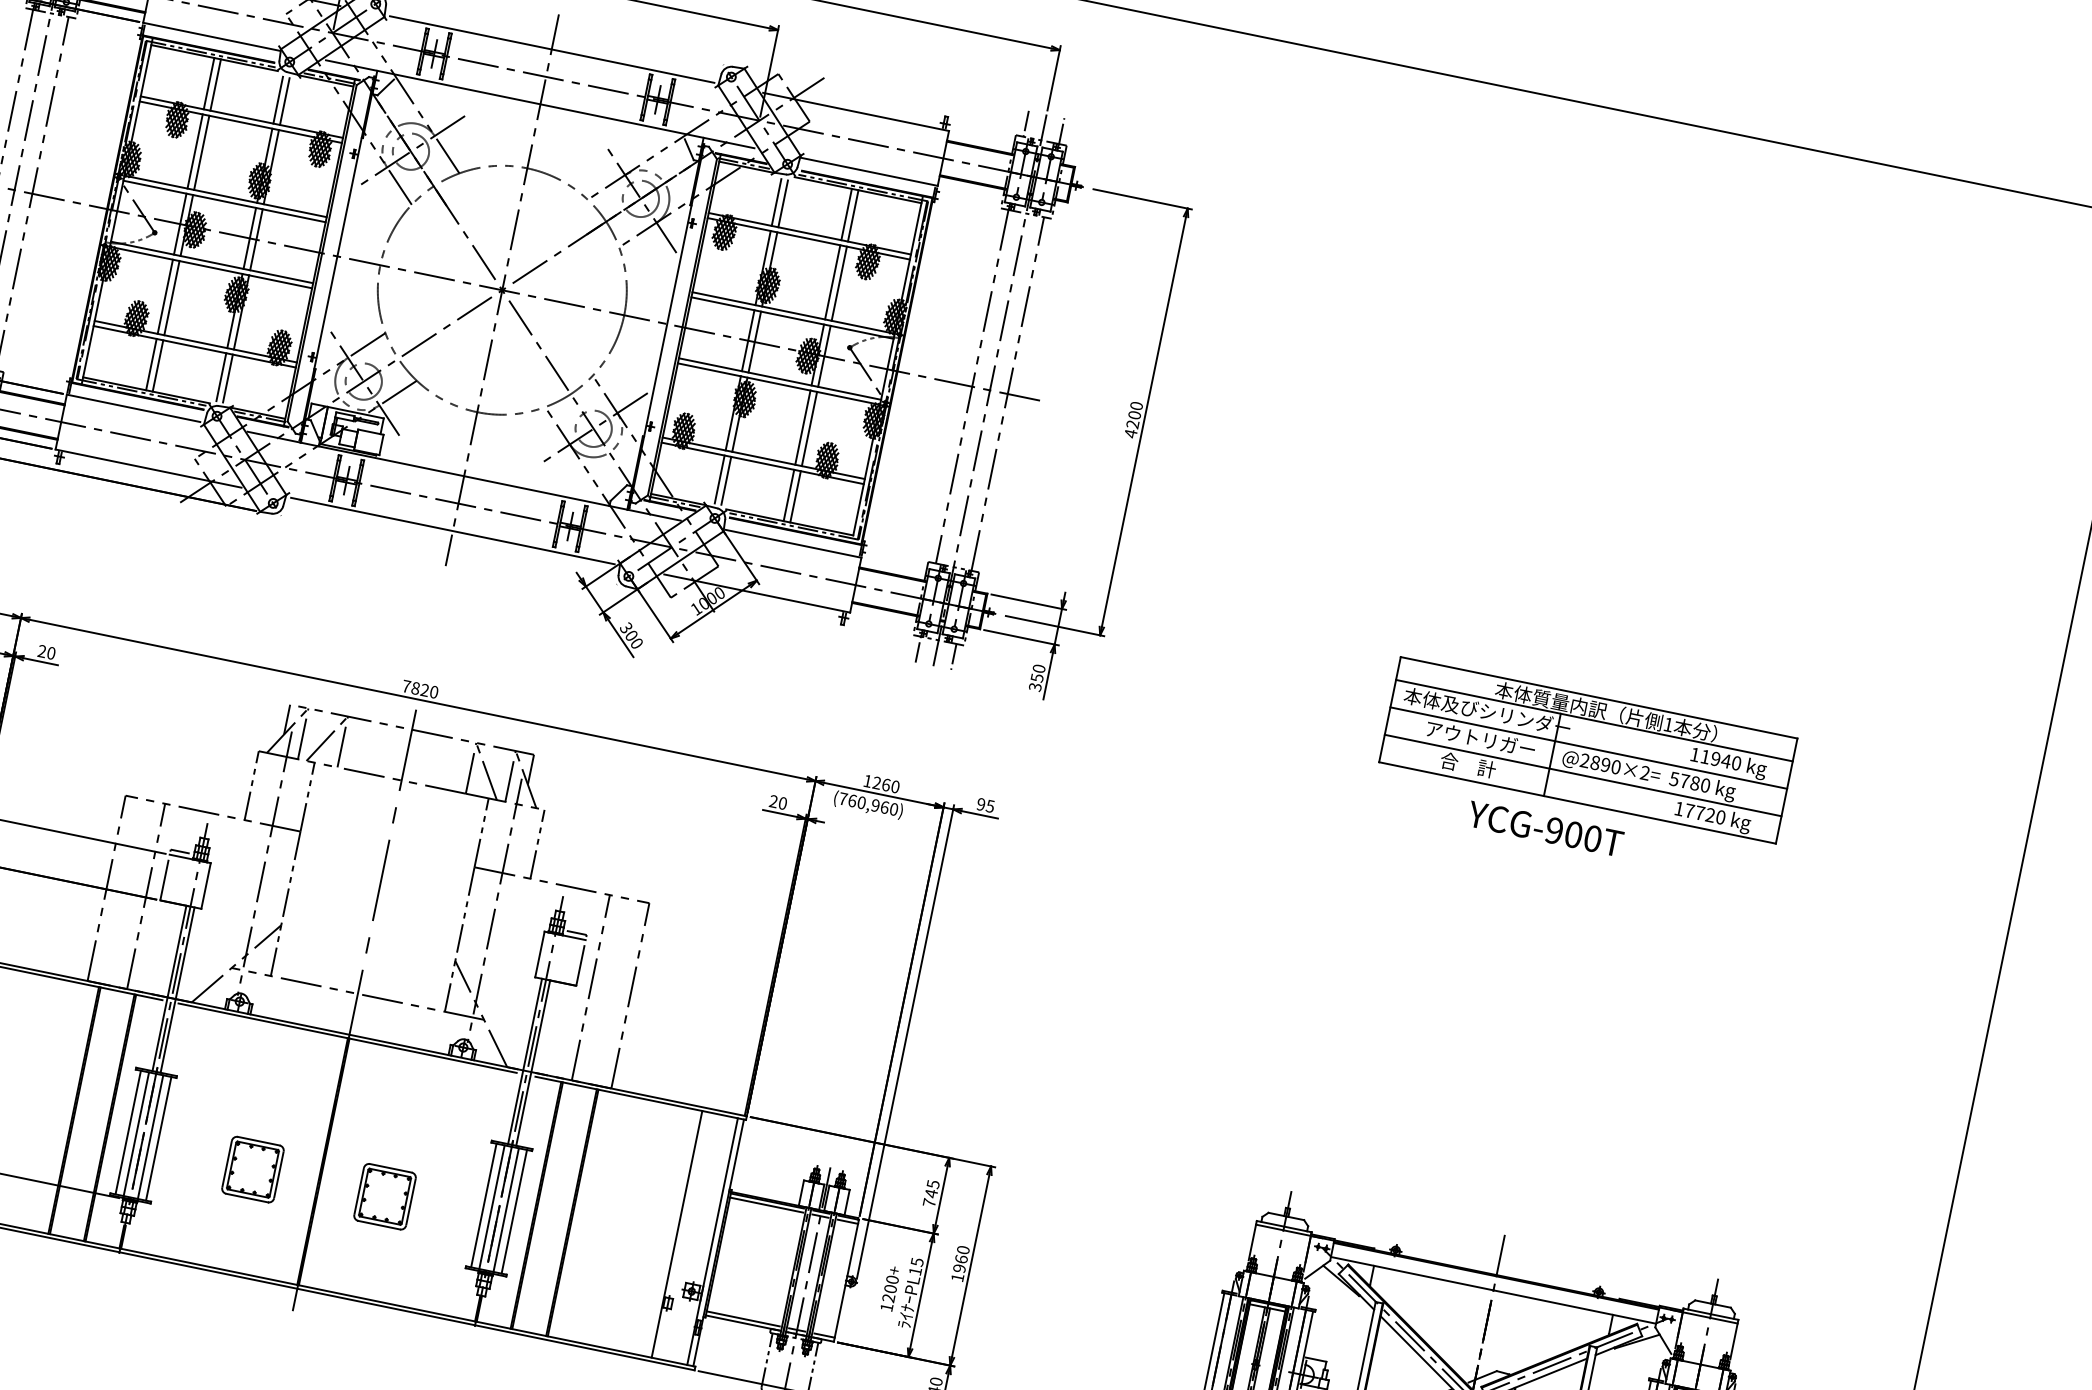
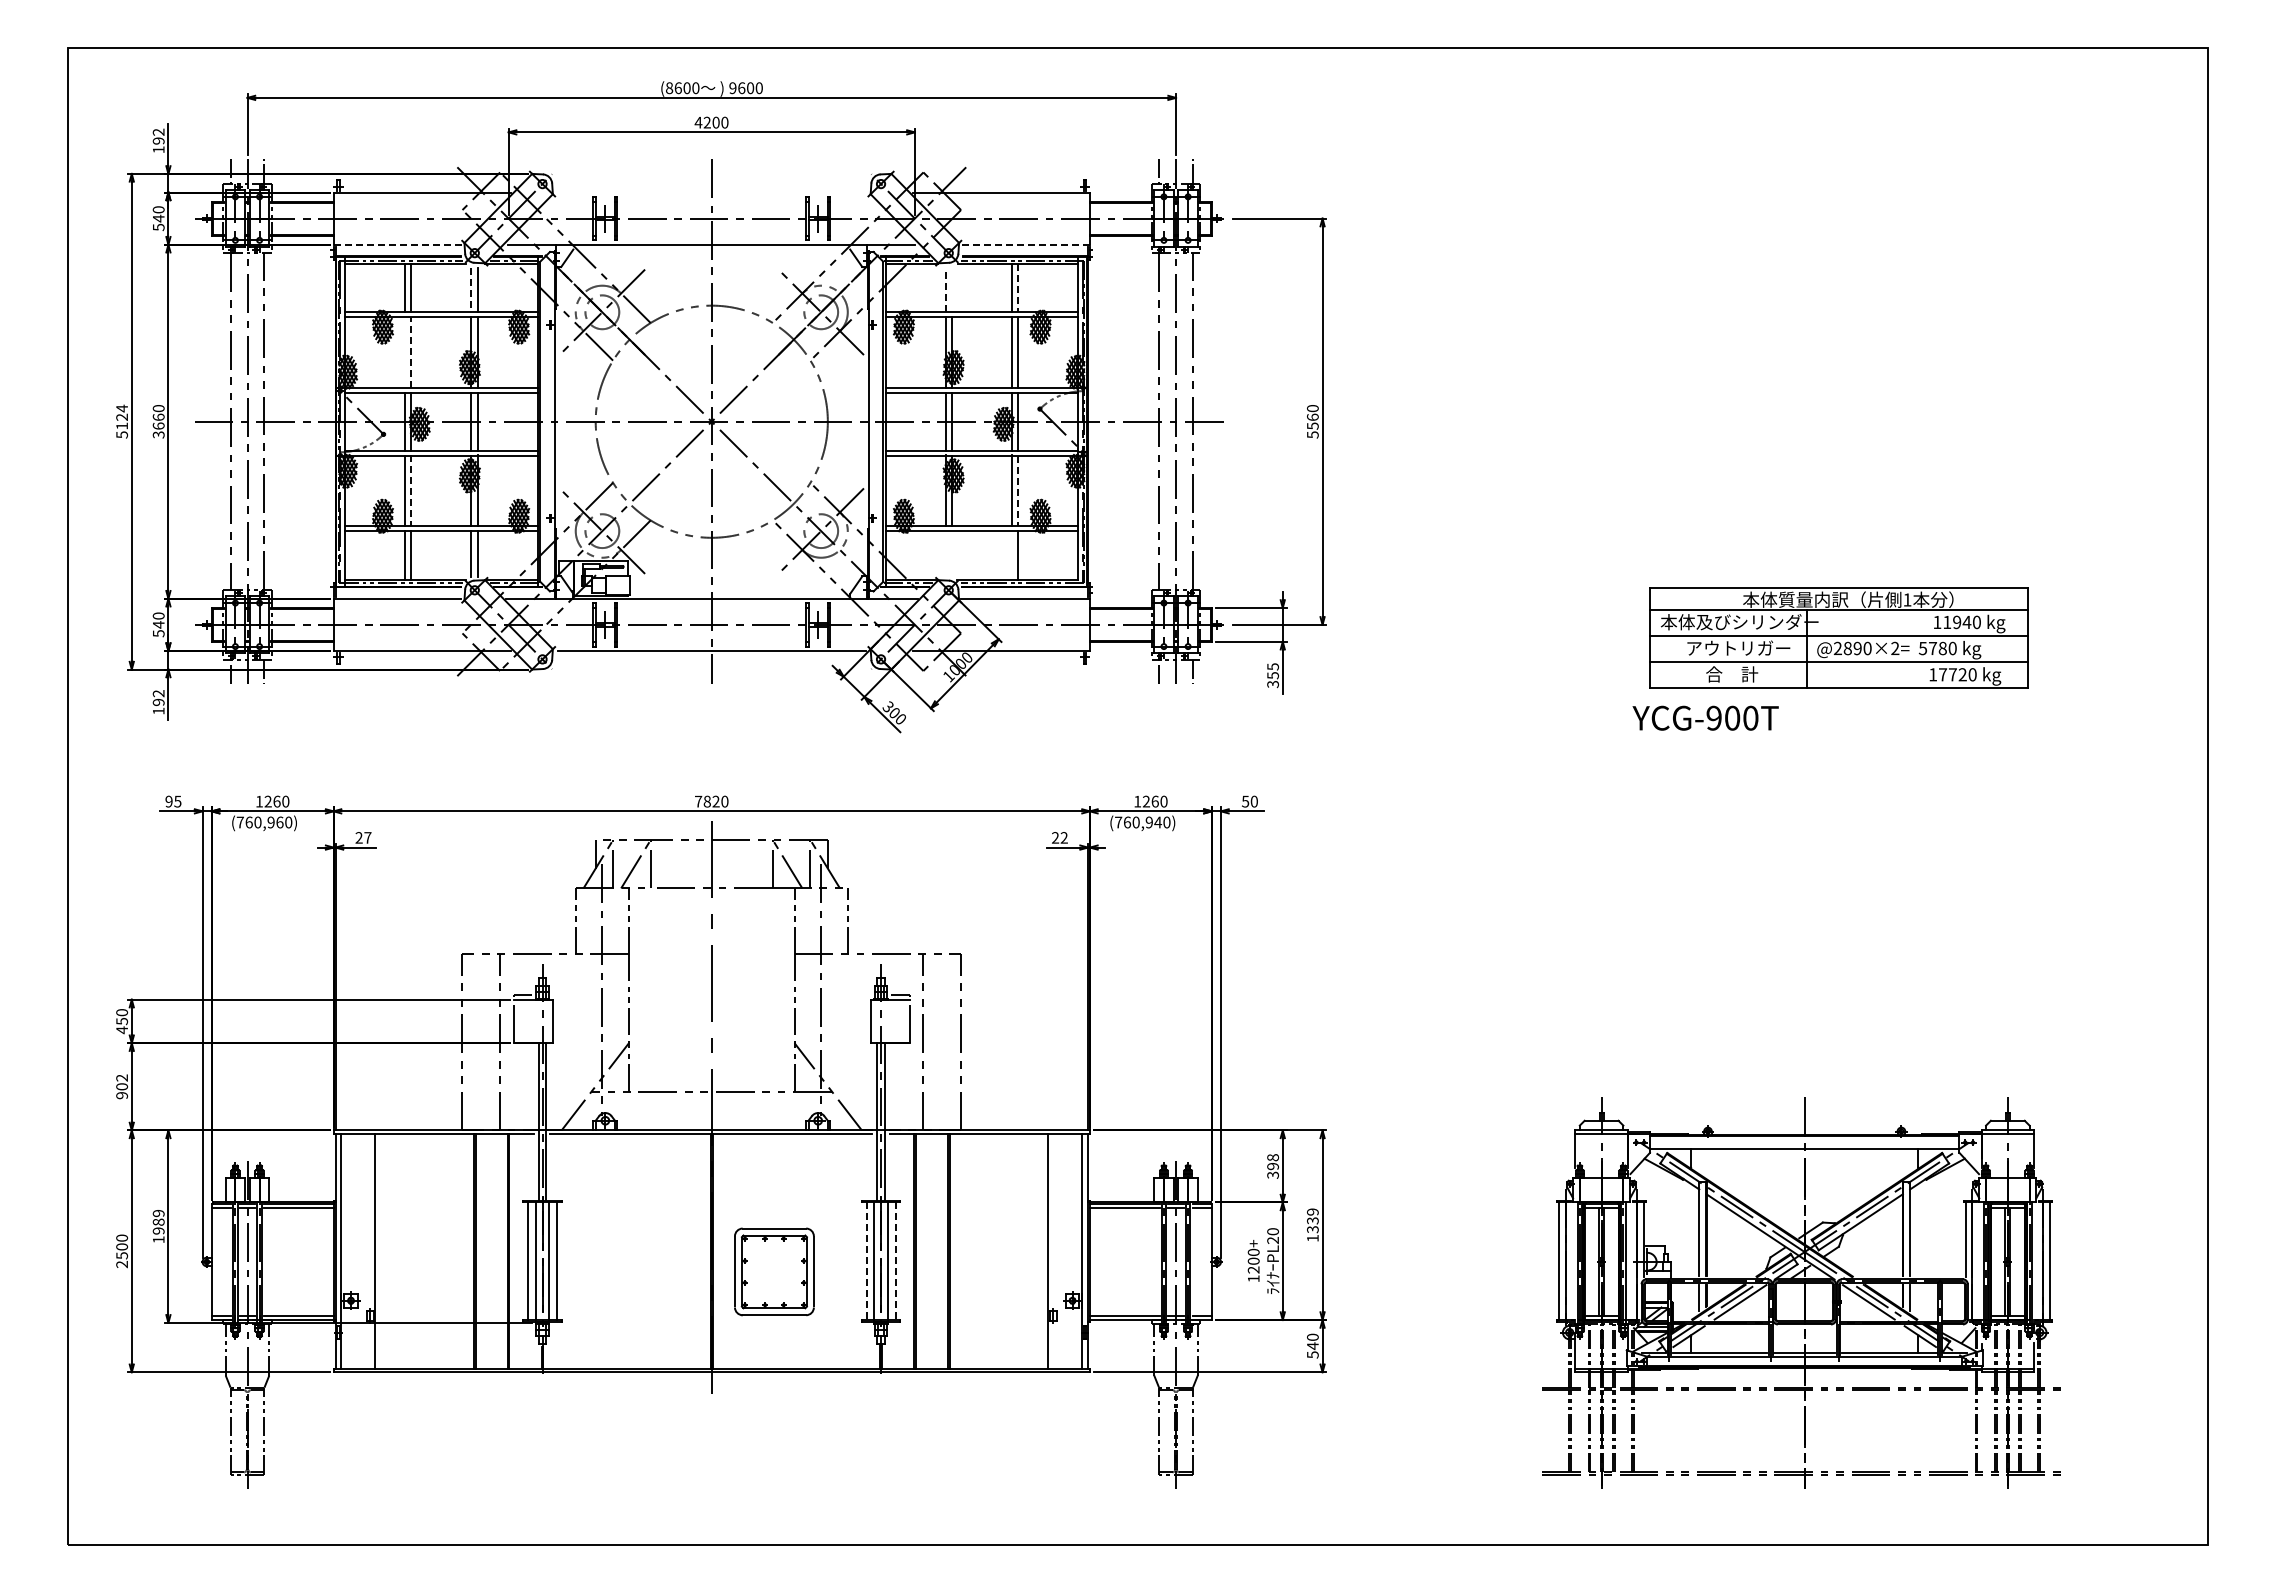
line: (211, 36) -> (398, 244), solid -> dashed
line: (551, 49) -> (711, 192), removed
line: (278, 100) -> (471, 290), solid -> dashed
line: (195, 151) -> (405, 352), removed
line: (201, 152) -> (411, 352), solid -> dashed
line: (870, 171) -> (1025, 244), solid -> dashed
line: (776, 201) -> (945, 289), solid -> dashed
line: (783, 203) -> (952, 289), removed
line: (853, 216) -> (1018, 288), solid -> dashed
line: (171, 298) -> (411, 491), solid -> dashed
text: (1132, 423) -> (1312, 425), 4200 -> 5560
line: (809, 429) -> (1018, 491), solid -> dashed
line: (719, 479) -> (945, 553), removed
line: (726, 480) -> (952, 553), removed
line: (789, 495) -> (1012, 555), removed
text: (50, 652) -> (367, 837), 20 -> 27
text: (1038, 668) -> (1272, 666), 350 -> 355
part: (1587, 749) -> (1838, 637), moved
text: (782, 802) -> (1063, 837), 20 -> 22
text: (985, 805) -> (1249, 801), 95 -> 50
text: (885, 807) -> (1158, 822), (760,960) -> (760,940)
text: (1545, 828) -> (1705, 717), moved
part: (252, 1169) -> (648, 1271), removed
text: (931, 1193) -> (1273, 1166), 745 -> 398
part: (384, 1196) -> (774, 1271), size x1.6
line: (483, 1205) -> (866, 1261), solid -> dashed
line: (514, 1212) -> (895, 1261), solid -> dashed
text: (961, 1258) -> (1312, 1220), 1960 -> 1339
text: (915, 1267) -> (1272, 1236), PL15 -> PL20

